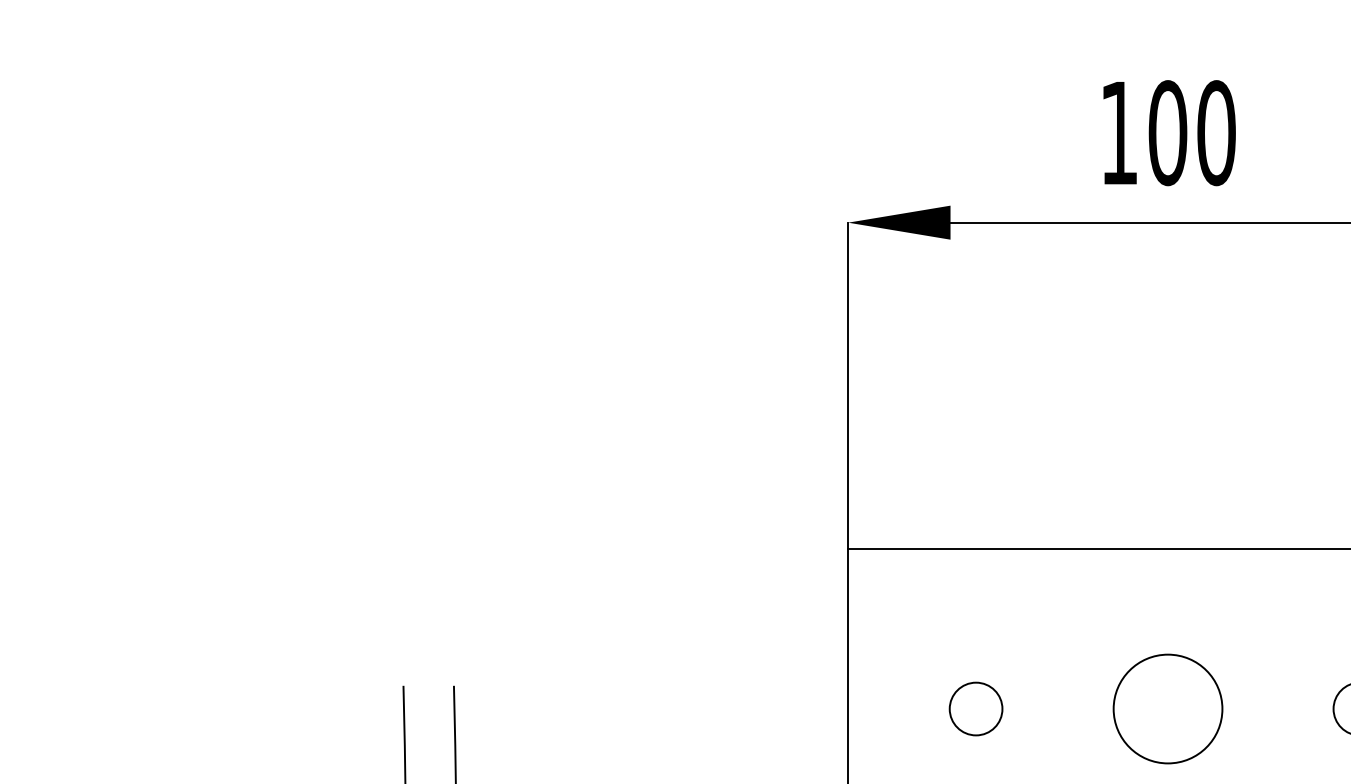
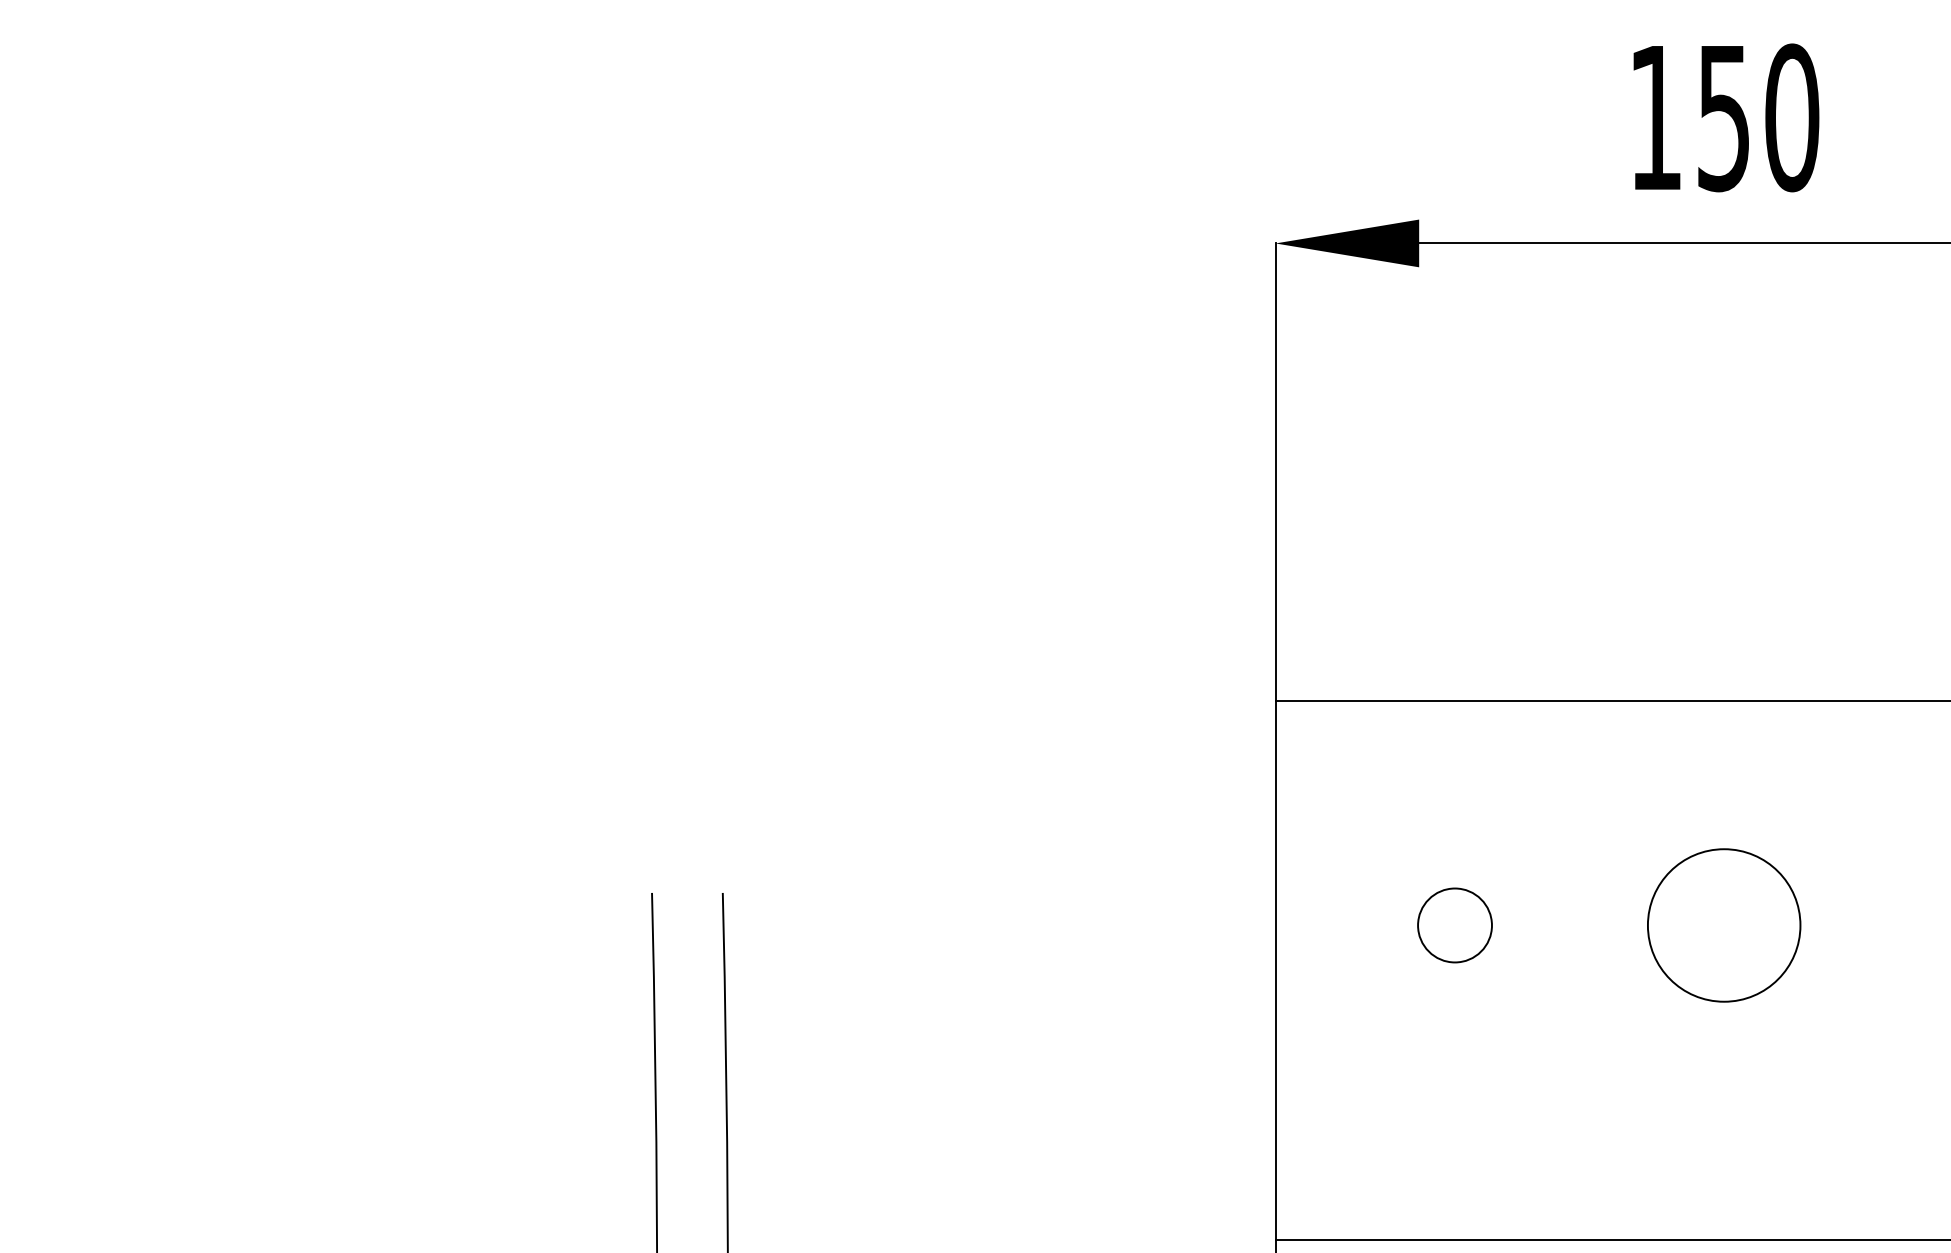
text: (1168, 132) -> (1724, 117), 100 -> 150

